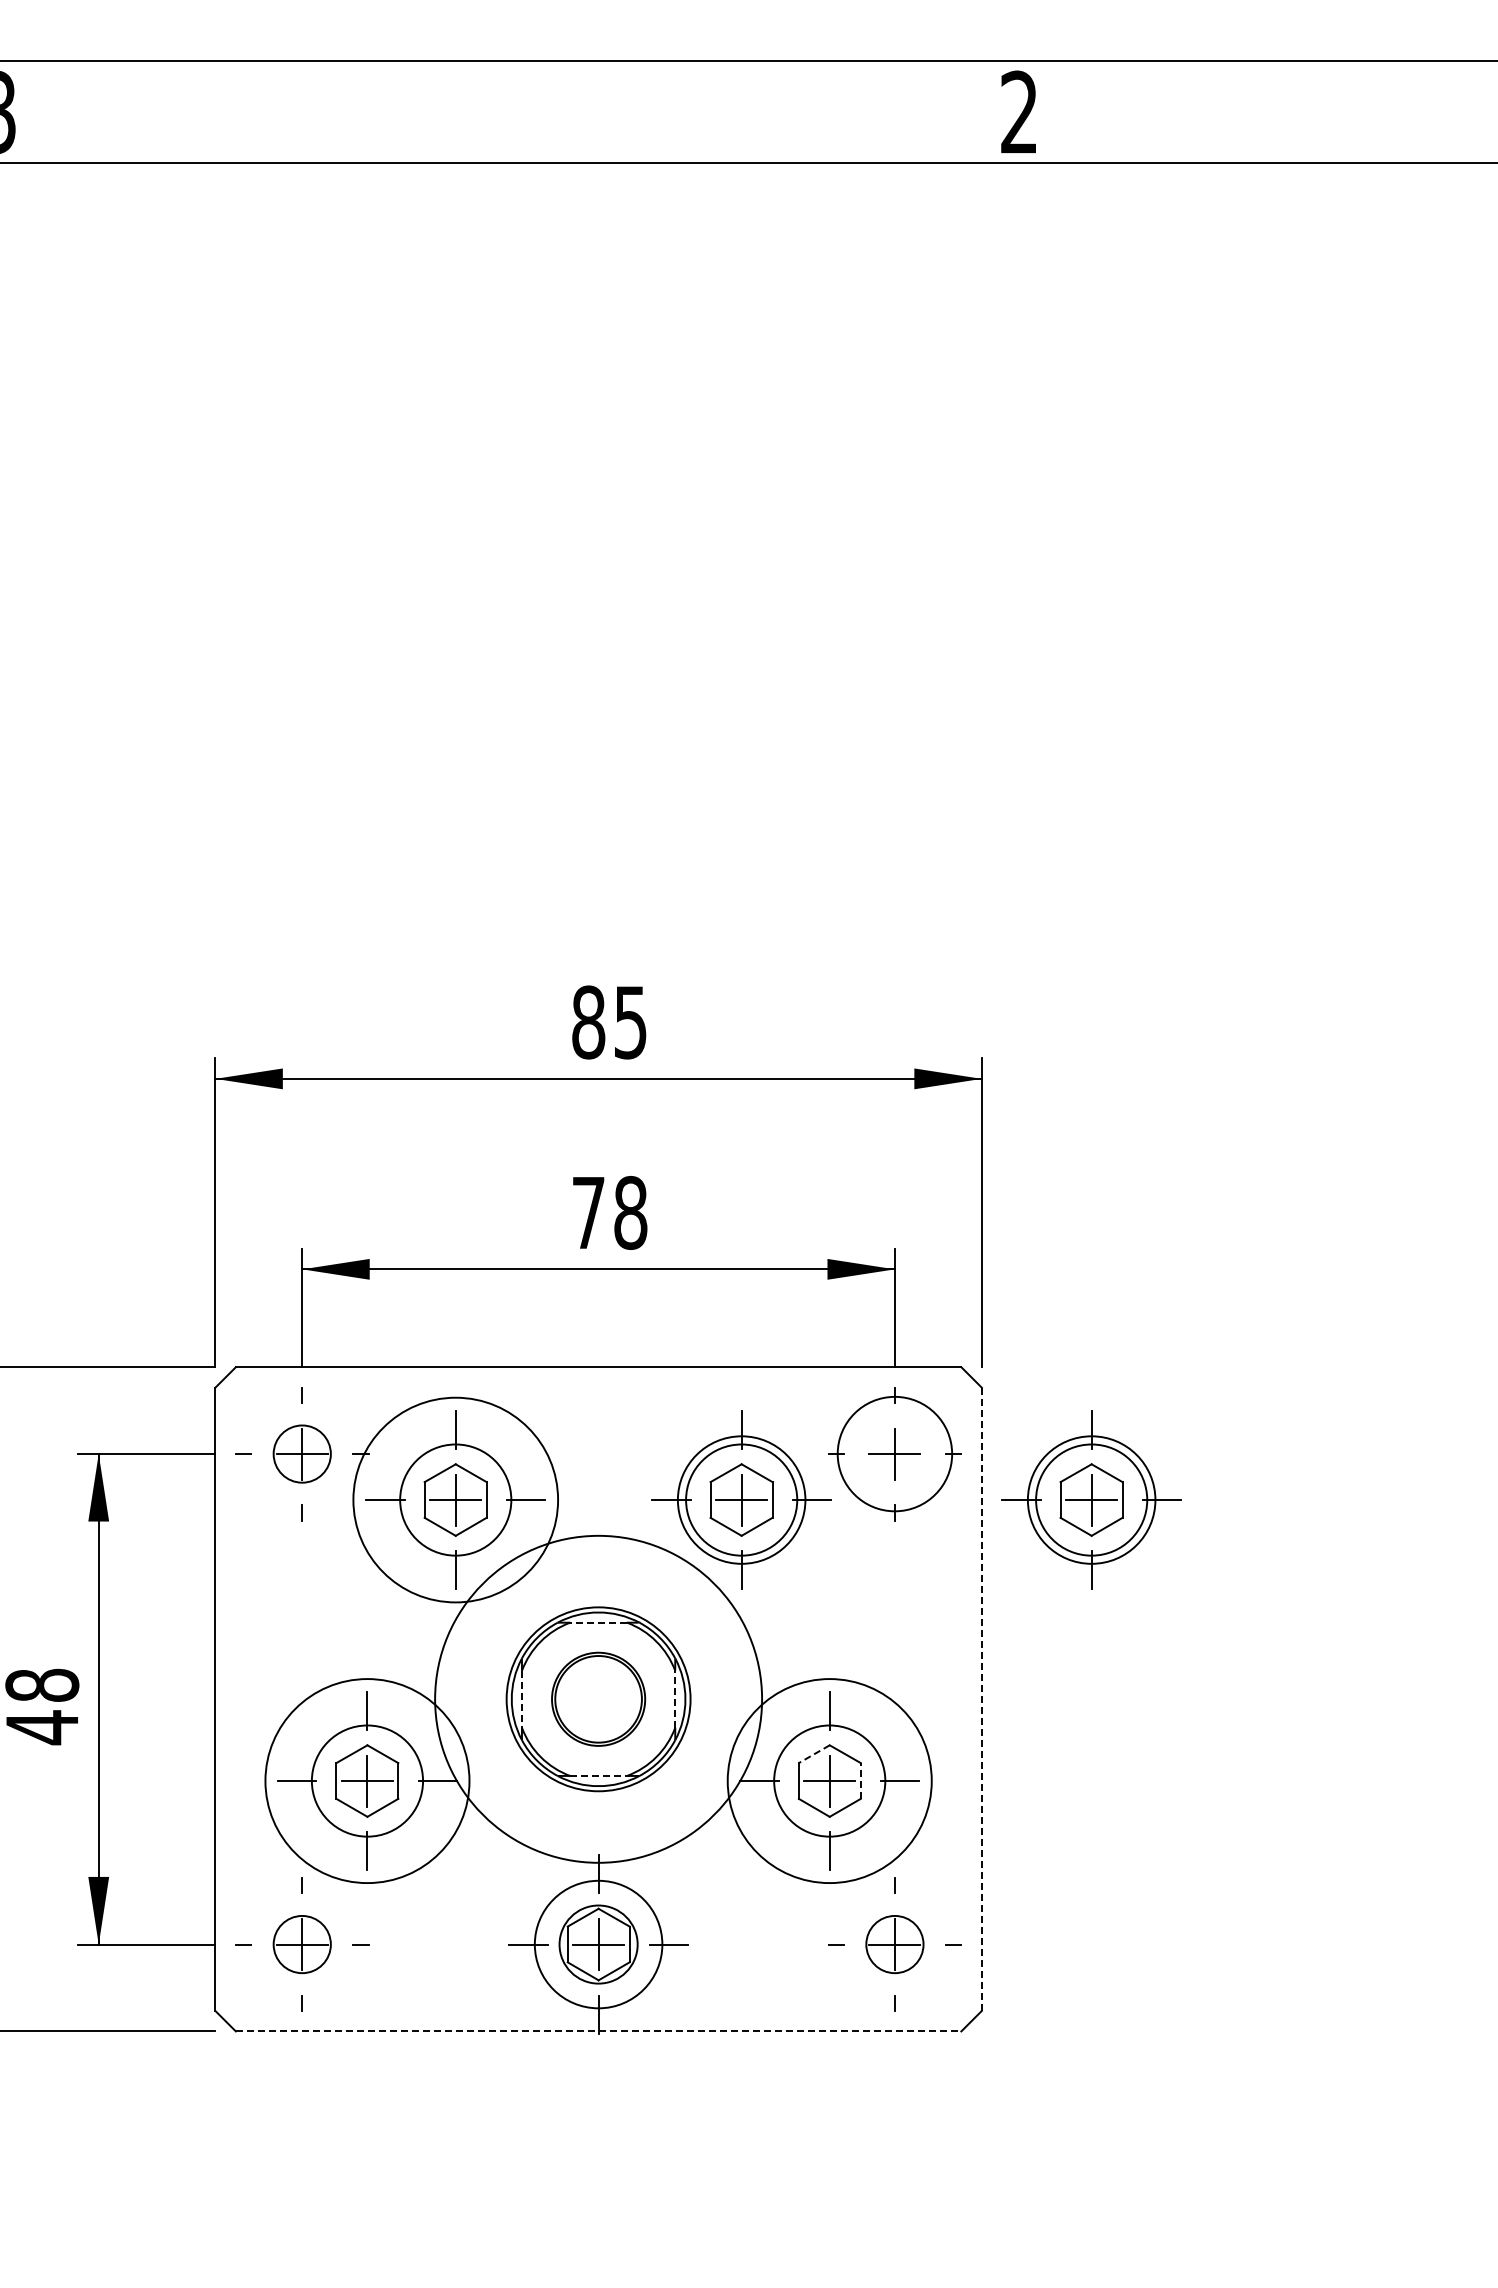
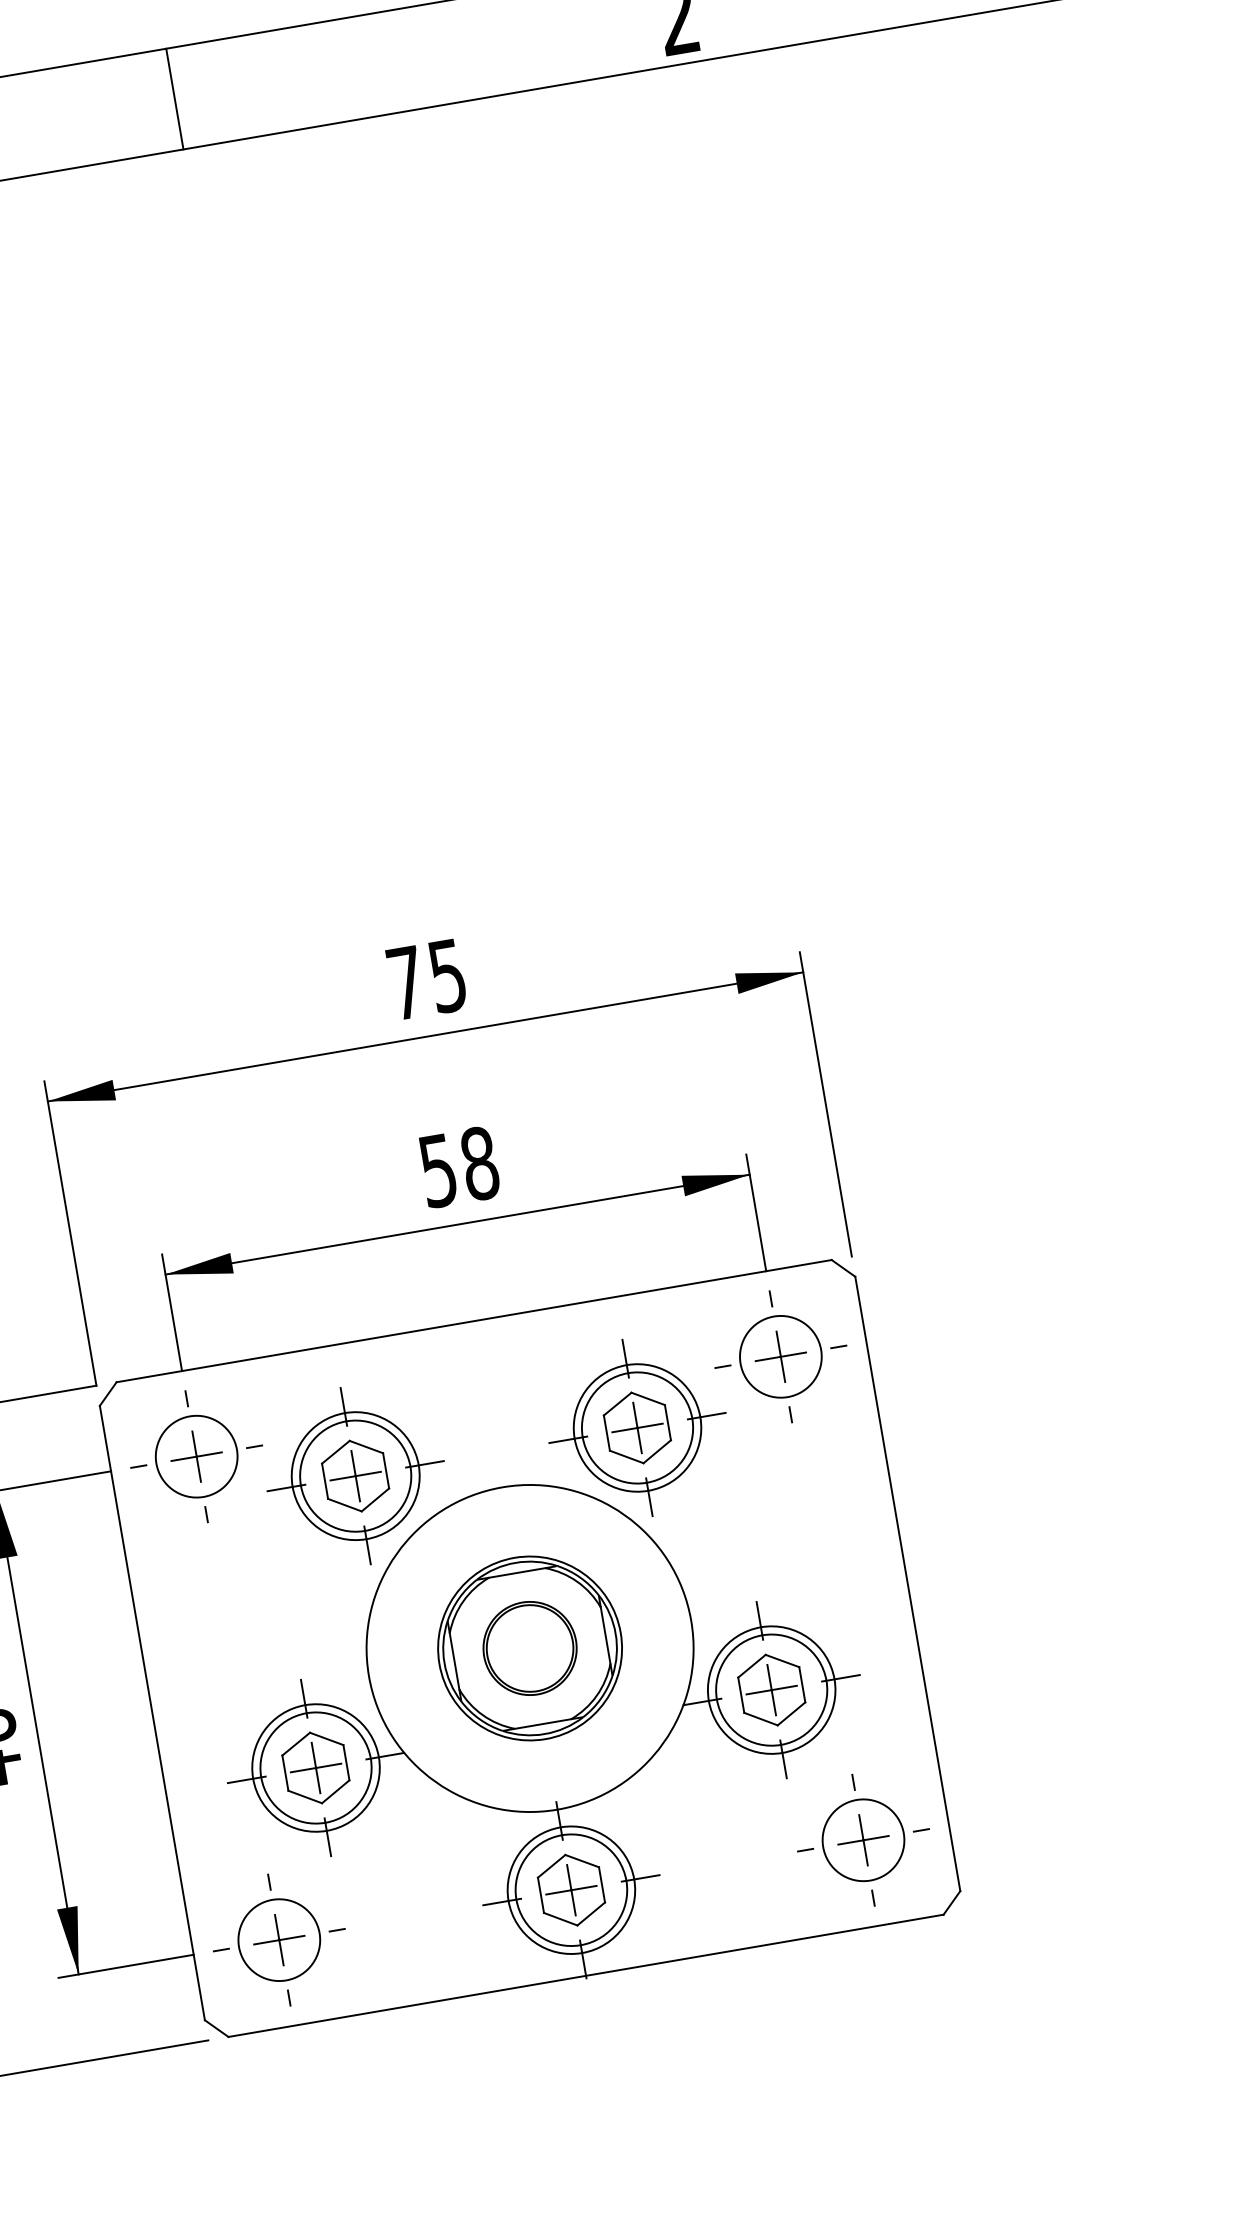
line: (509, 112) -> (174, 99), added
text: (588, 1022) -> (406, 983), 85 -> 75
text: (588, 1213) -> (438, 1171), 78 -> 58
circle: (302, 1453) -> (196, 1456), size x1.43
circle: (894, 1453) -> (780, 1356), size x0.71
part: (1091, 1499) -> (982, 1368), removed
circle: (455, 1500) -> (355, 1476), size x0.62
line: (598, 1622) -> (517, 1572), dashed -> solid
line: (521, 1699) -> (454, 1661), dashed -> solid
line: (675, 1699) -> (605, 1635), dashed -> solid
line: (981, 1699) -> (907, 1584), dashed -> solid
line: (814, 1754) -> (752, 1666), dashed -> solid
line: (599, 1775) -> (543, 1723), dashed -> solid
circle: (367, 1780) -> (315, 1767), size x0.62
circle: (829, 1780) -> (771, 1689), size x0.62
line: (860, 1780) -> (801, 1684), dashed -> solid
circle: (302, 1944) -> (279, 1940), size x1.43
circle: (598, 1944) -> (571, 1890), size x1.43
circle: (894, 1944) -> (863, 1840), size x1.43
line: (598, 2031) -> (585, 1975), dashed -> solid

